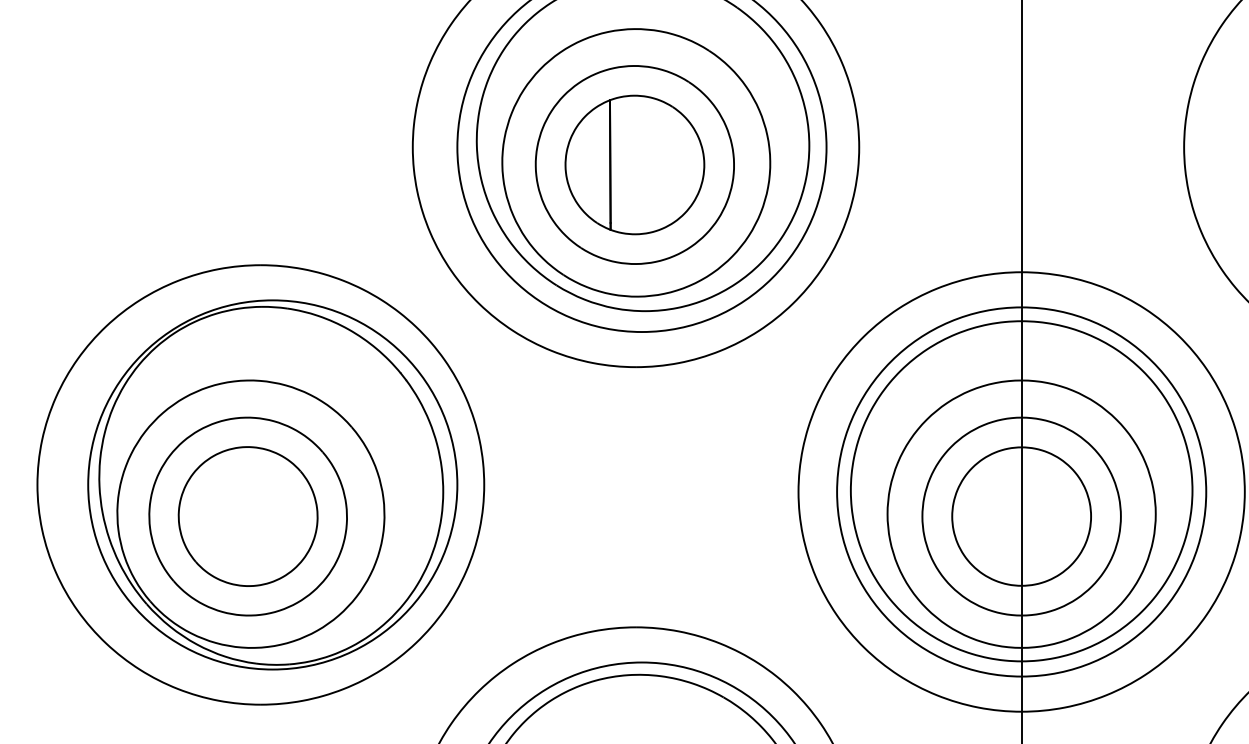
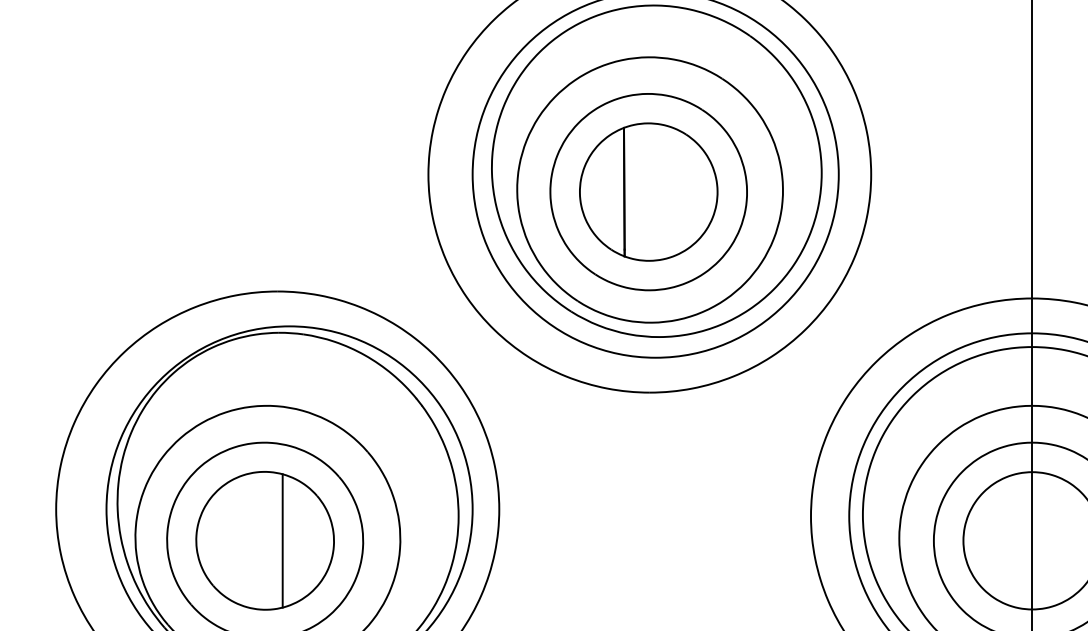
line: (265, 516) -> (282, 540), added

